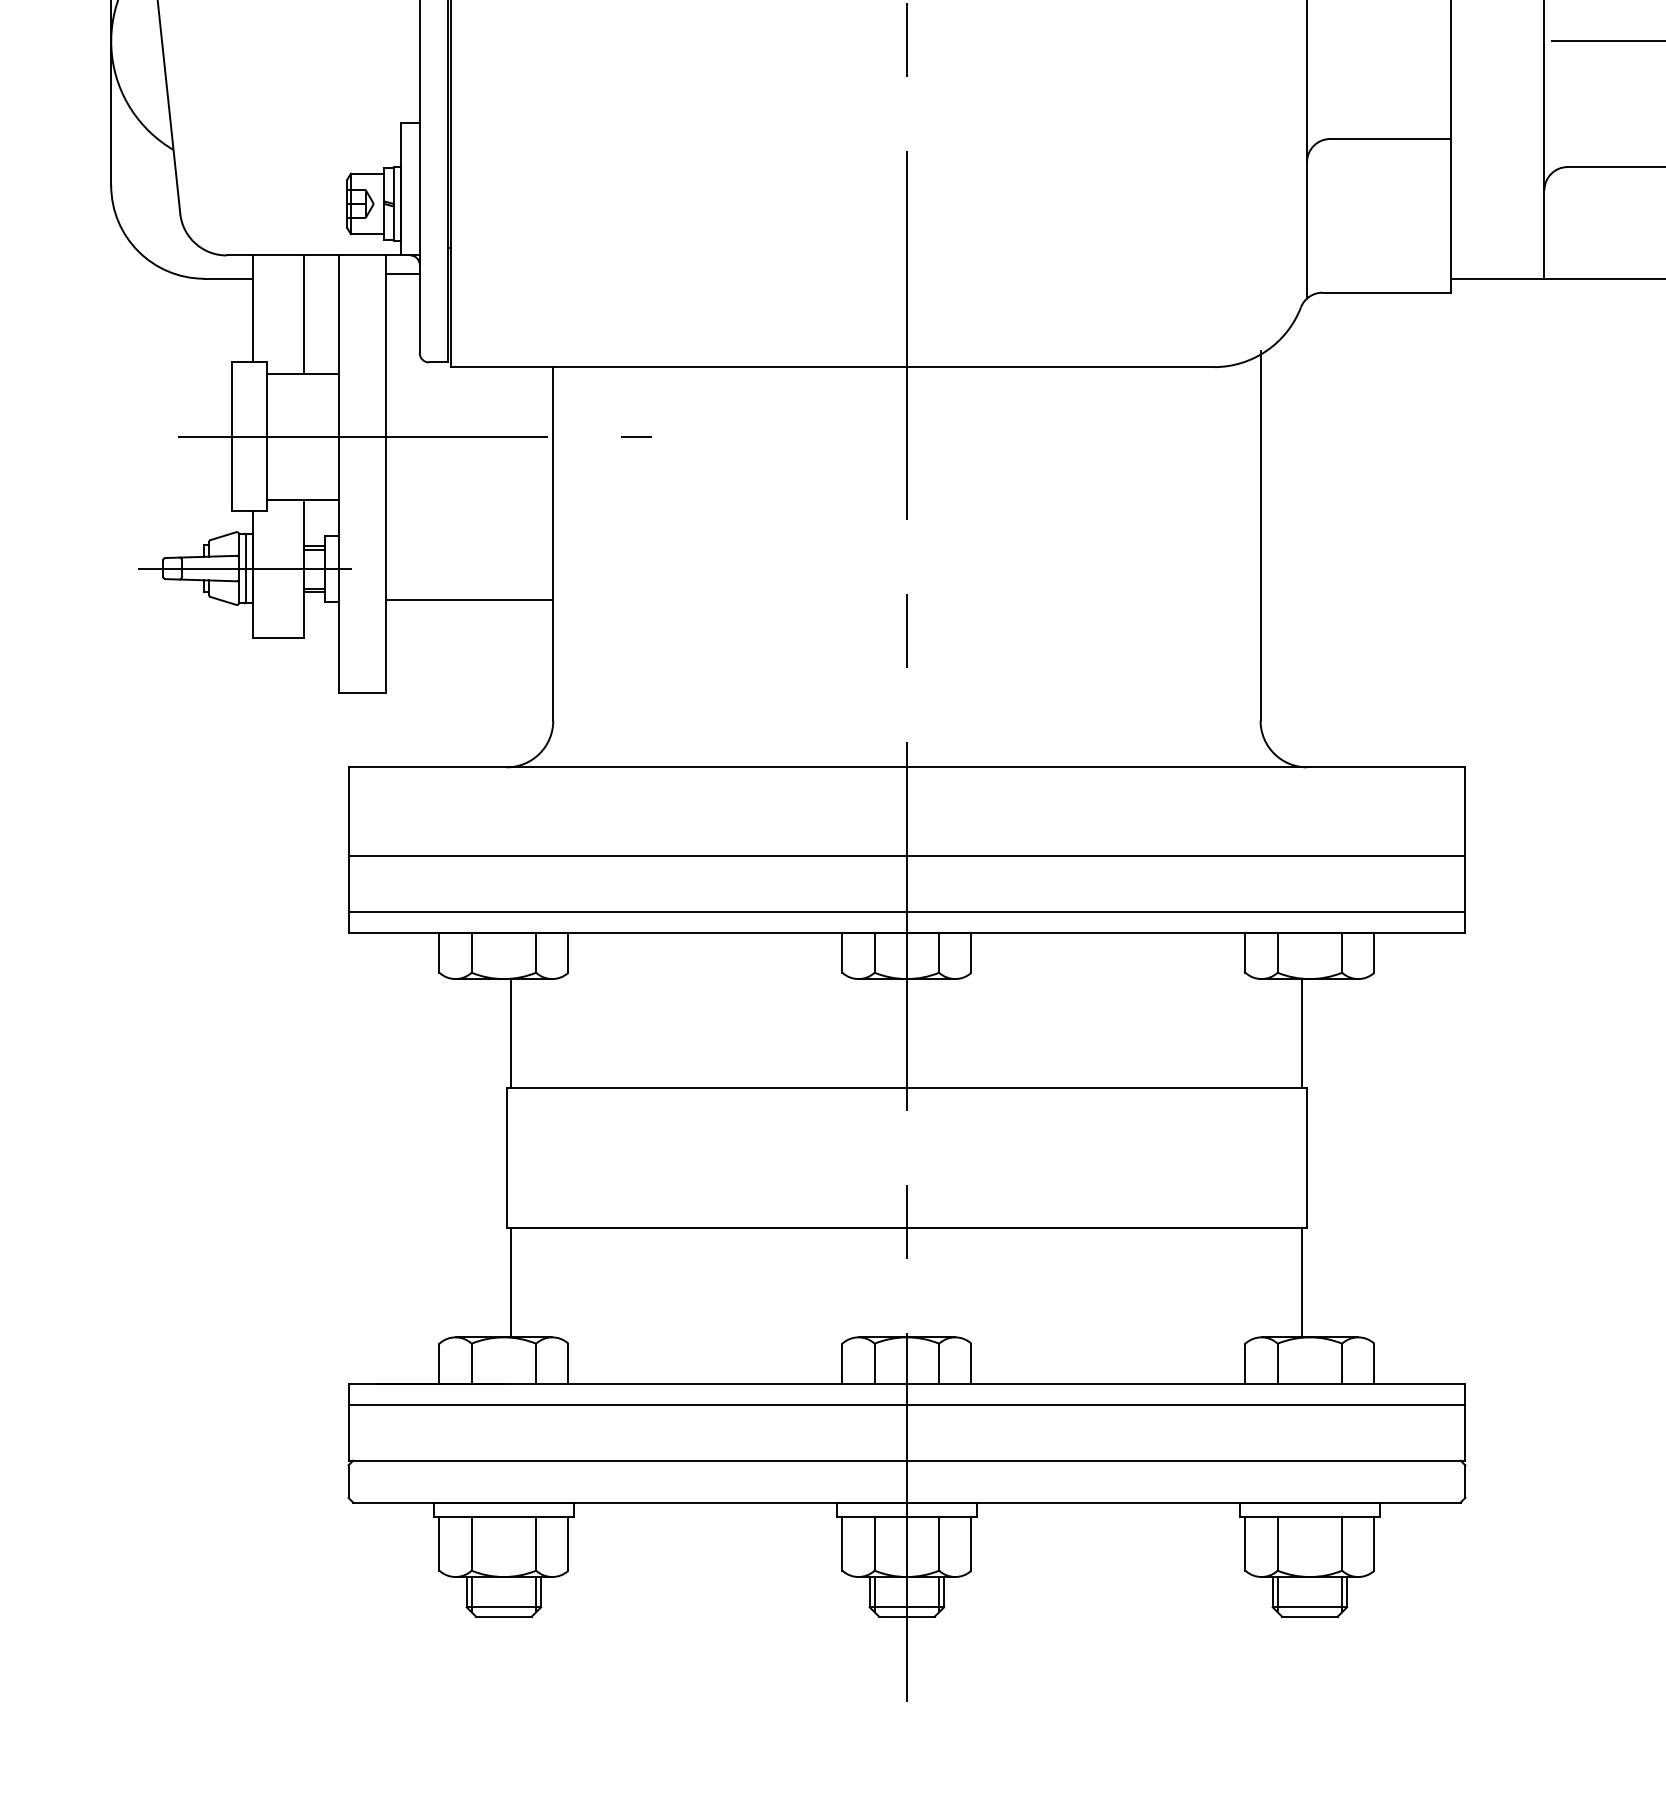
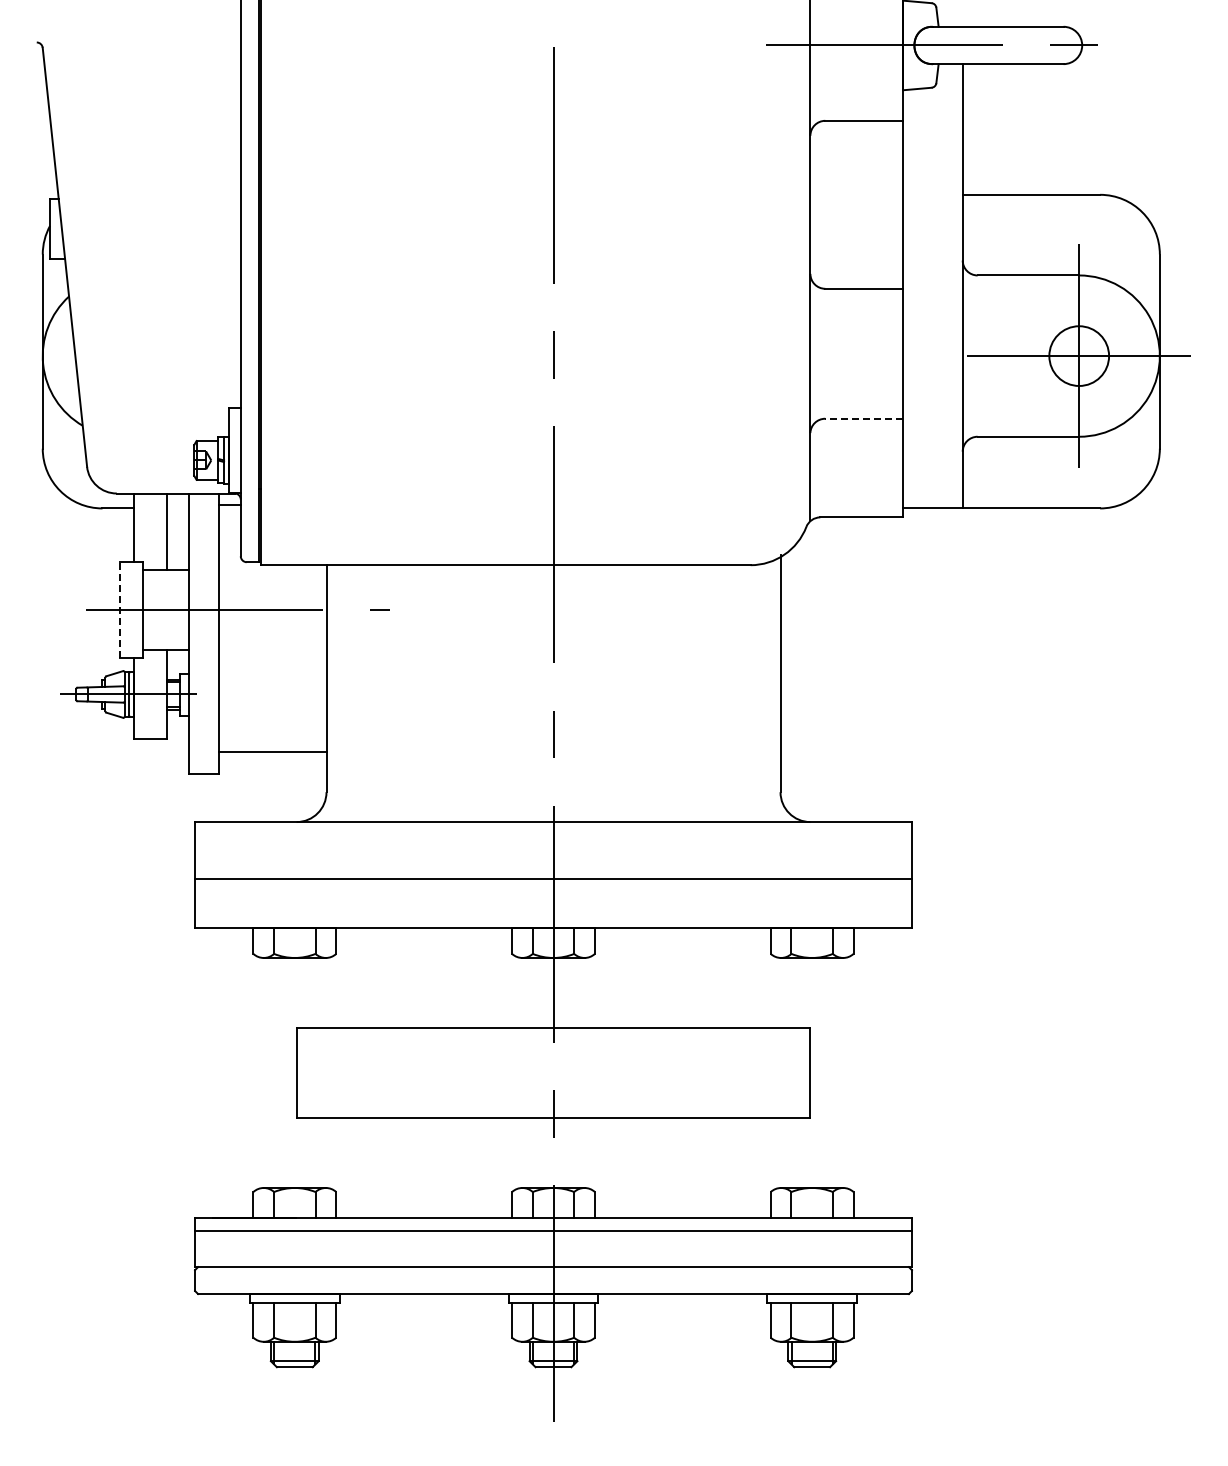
line: (1391, 138) -> (864, 418), solid -> dashed
line: (232, 437) -> (120, 610), solid -> dashed
line: (469, 599) -> (272, 751), moved
line: (906, 911) -> (553, 914), removed
line: (511, 1032) -> (299, 992), removed
line: (1302, 1032) -> (807, 992), removed
line: (511, 1282) -> (299, 1152), removed
line: (1302, 1282) -> (807, 1152), removed

